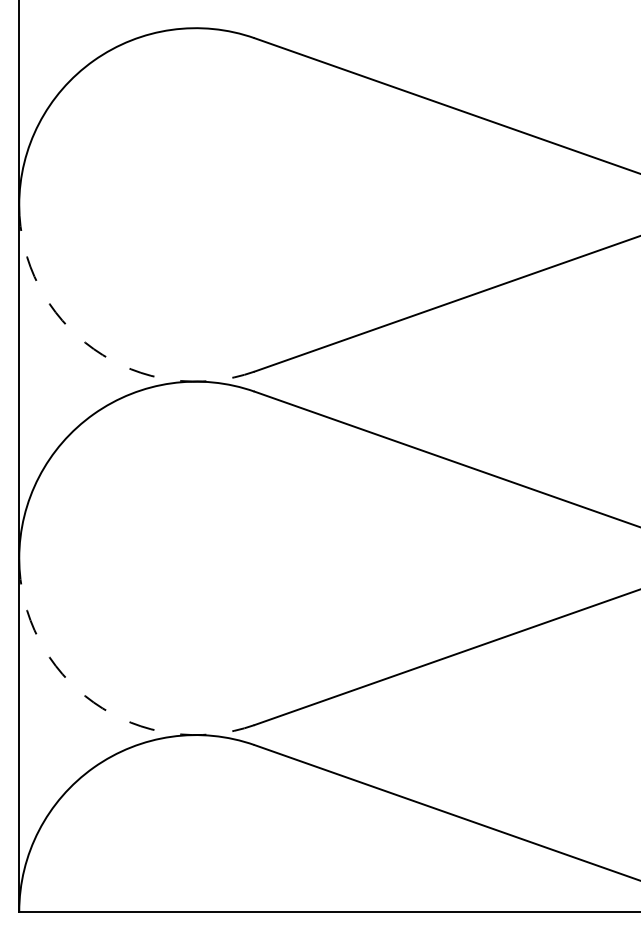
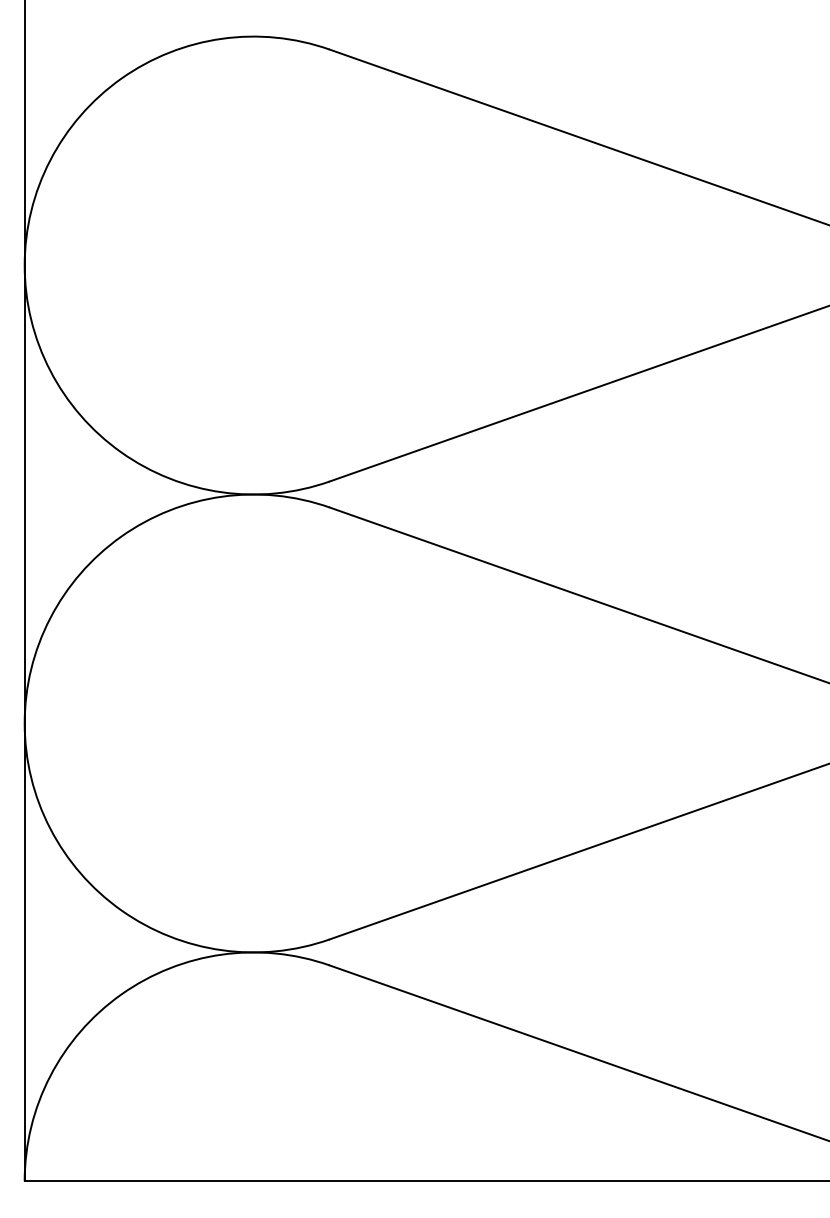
arc: (93, 349) -> (120, 452), dashed -> solid
arc: (93, 702) -> (120, 910), dashed -> solid

